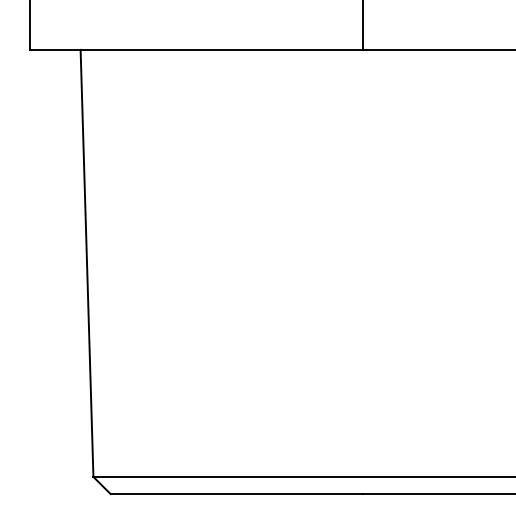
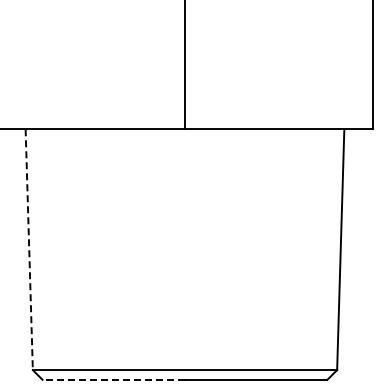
line: (87, 264) -> (29, 250), solid -> dashed
line: (236, 493) -> (113, 379), solid -> dashed

